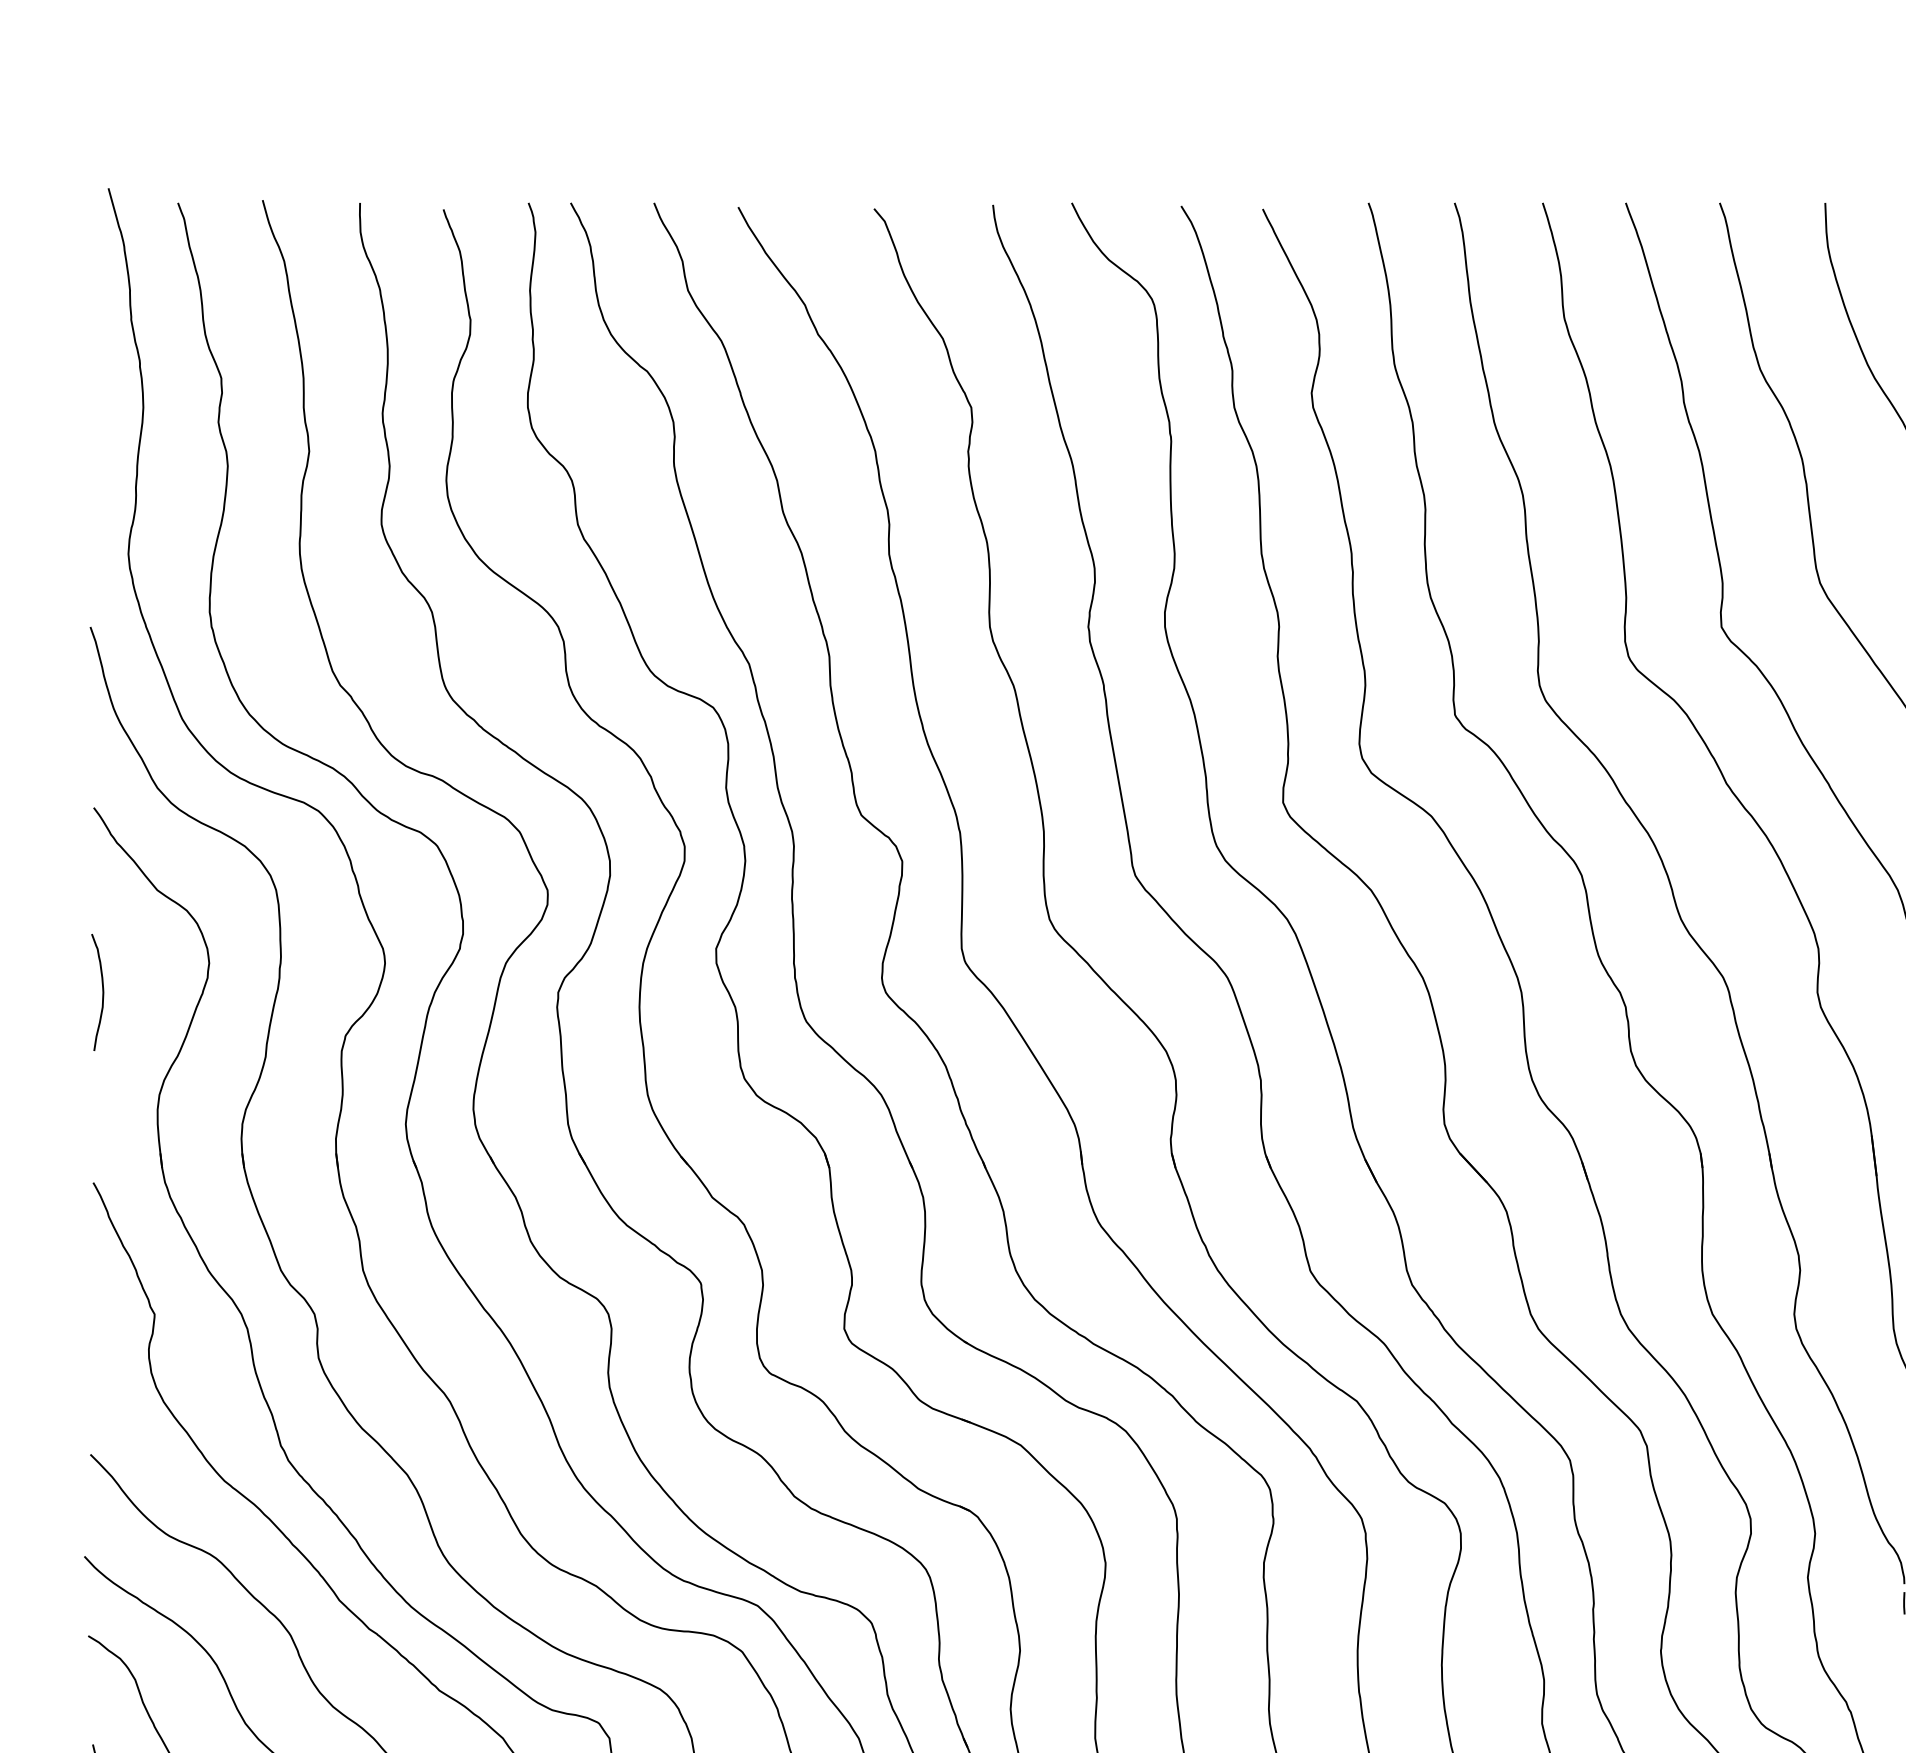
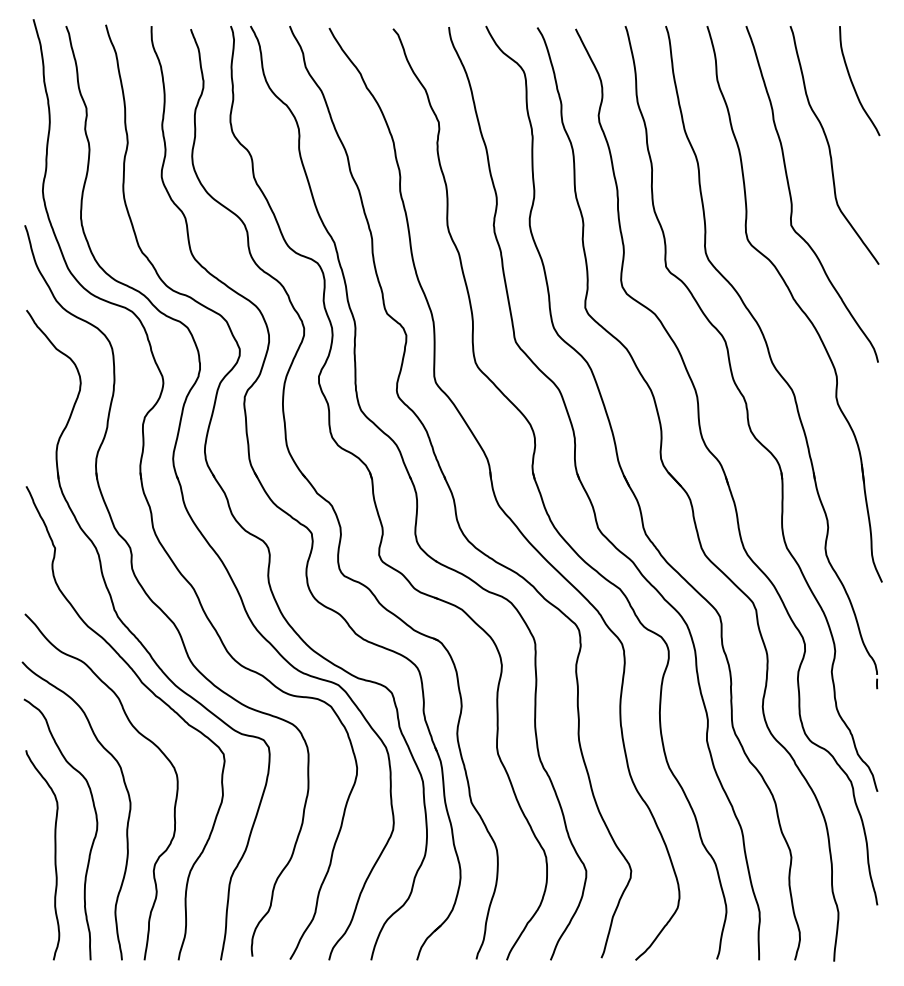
curve: (102, 991) -> (30, 396), removed

